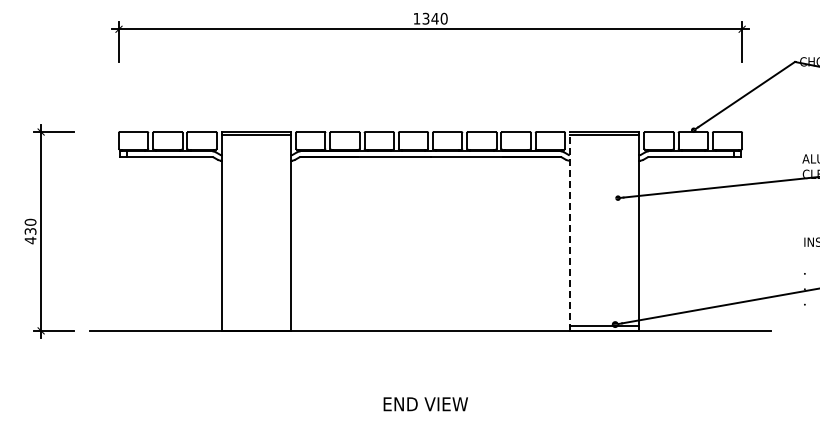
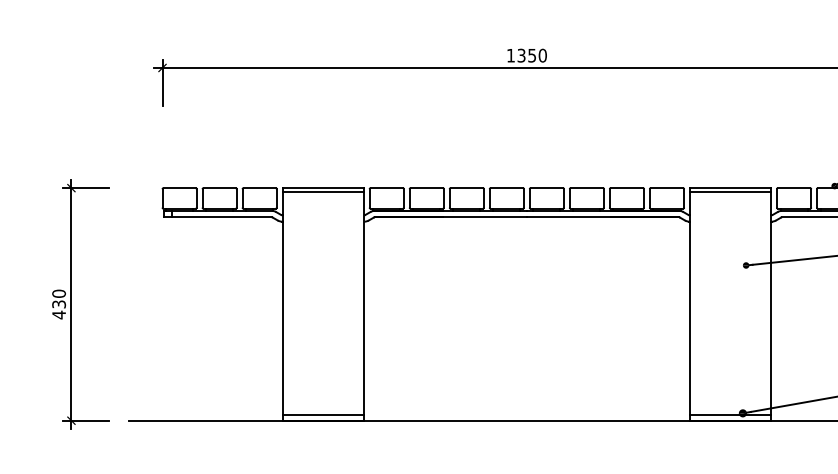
text: (434, 18) -> (531, 55), 1340 -> 1350
line: (570, 230) -> (690, 303), dashed -> solid
line: (256, 326) -> (323, 415), added

